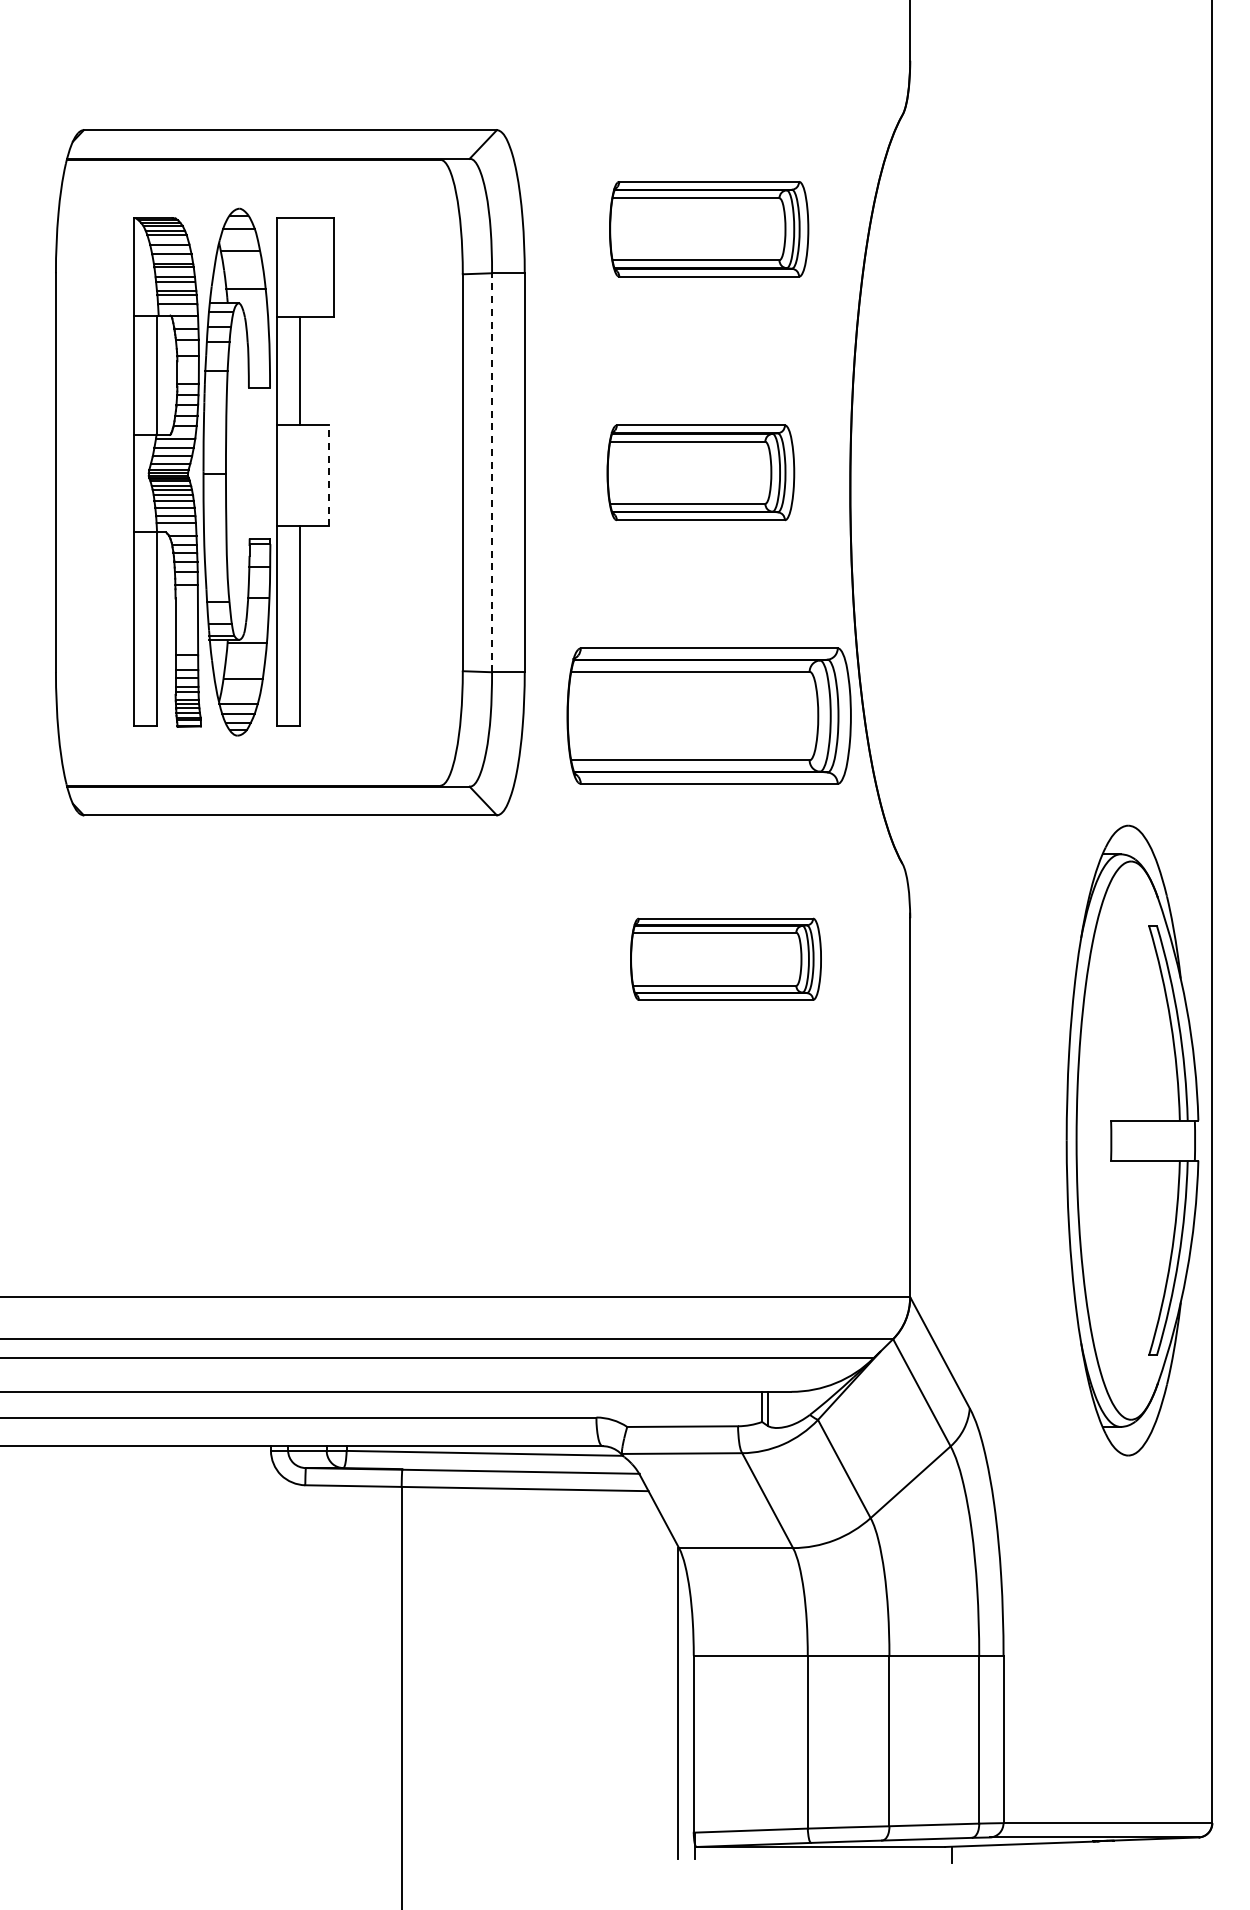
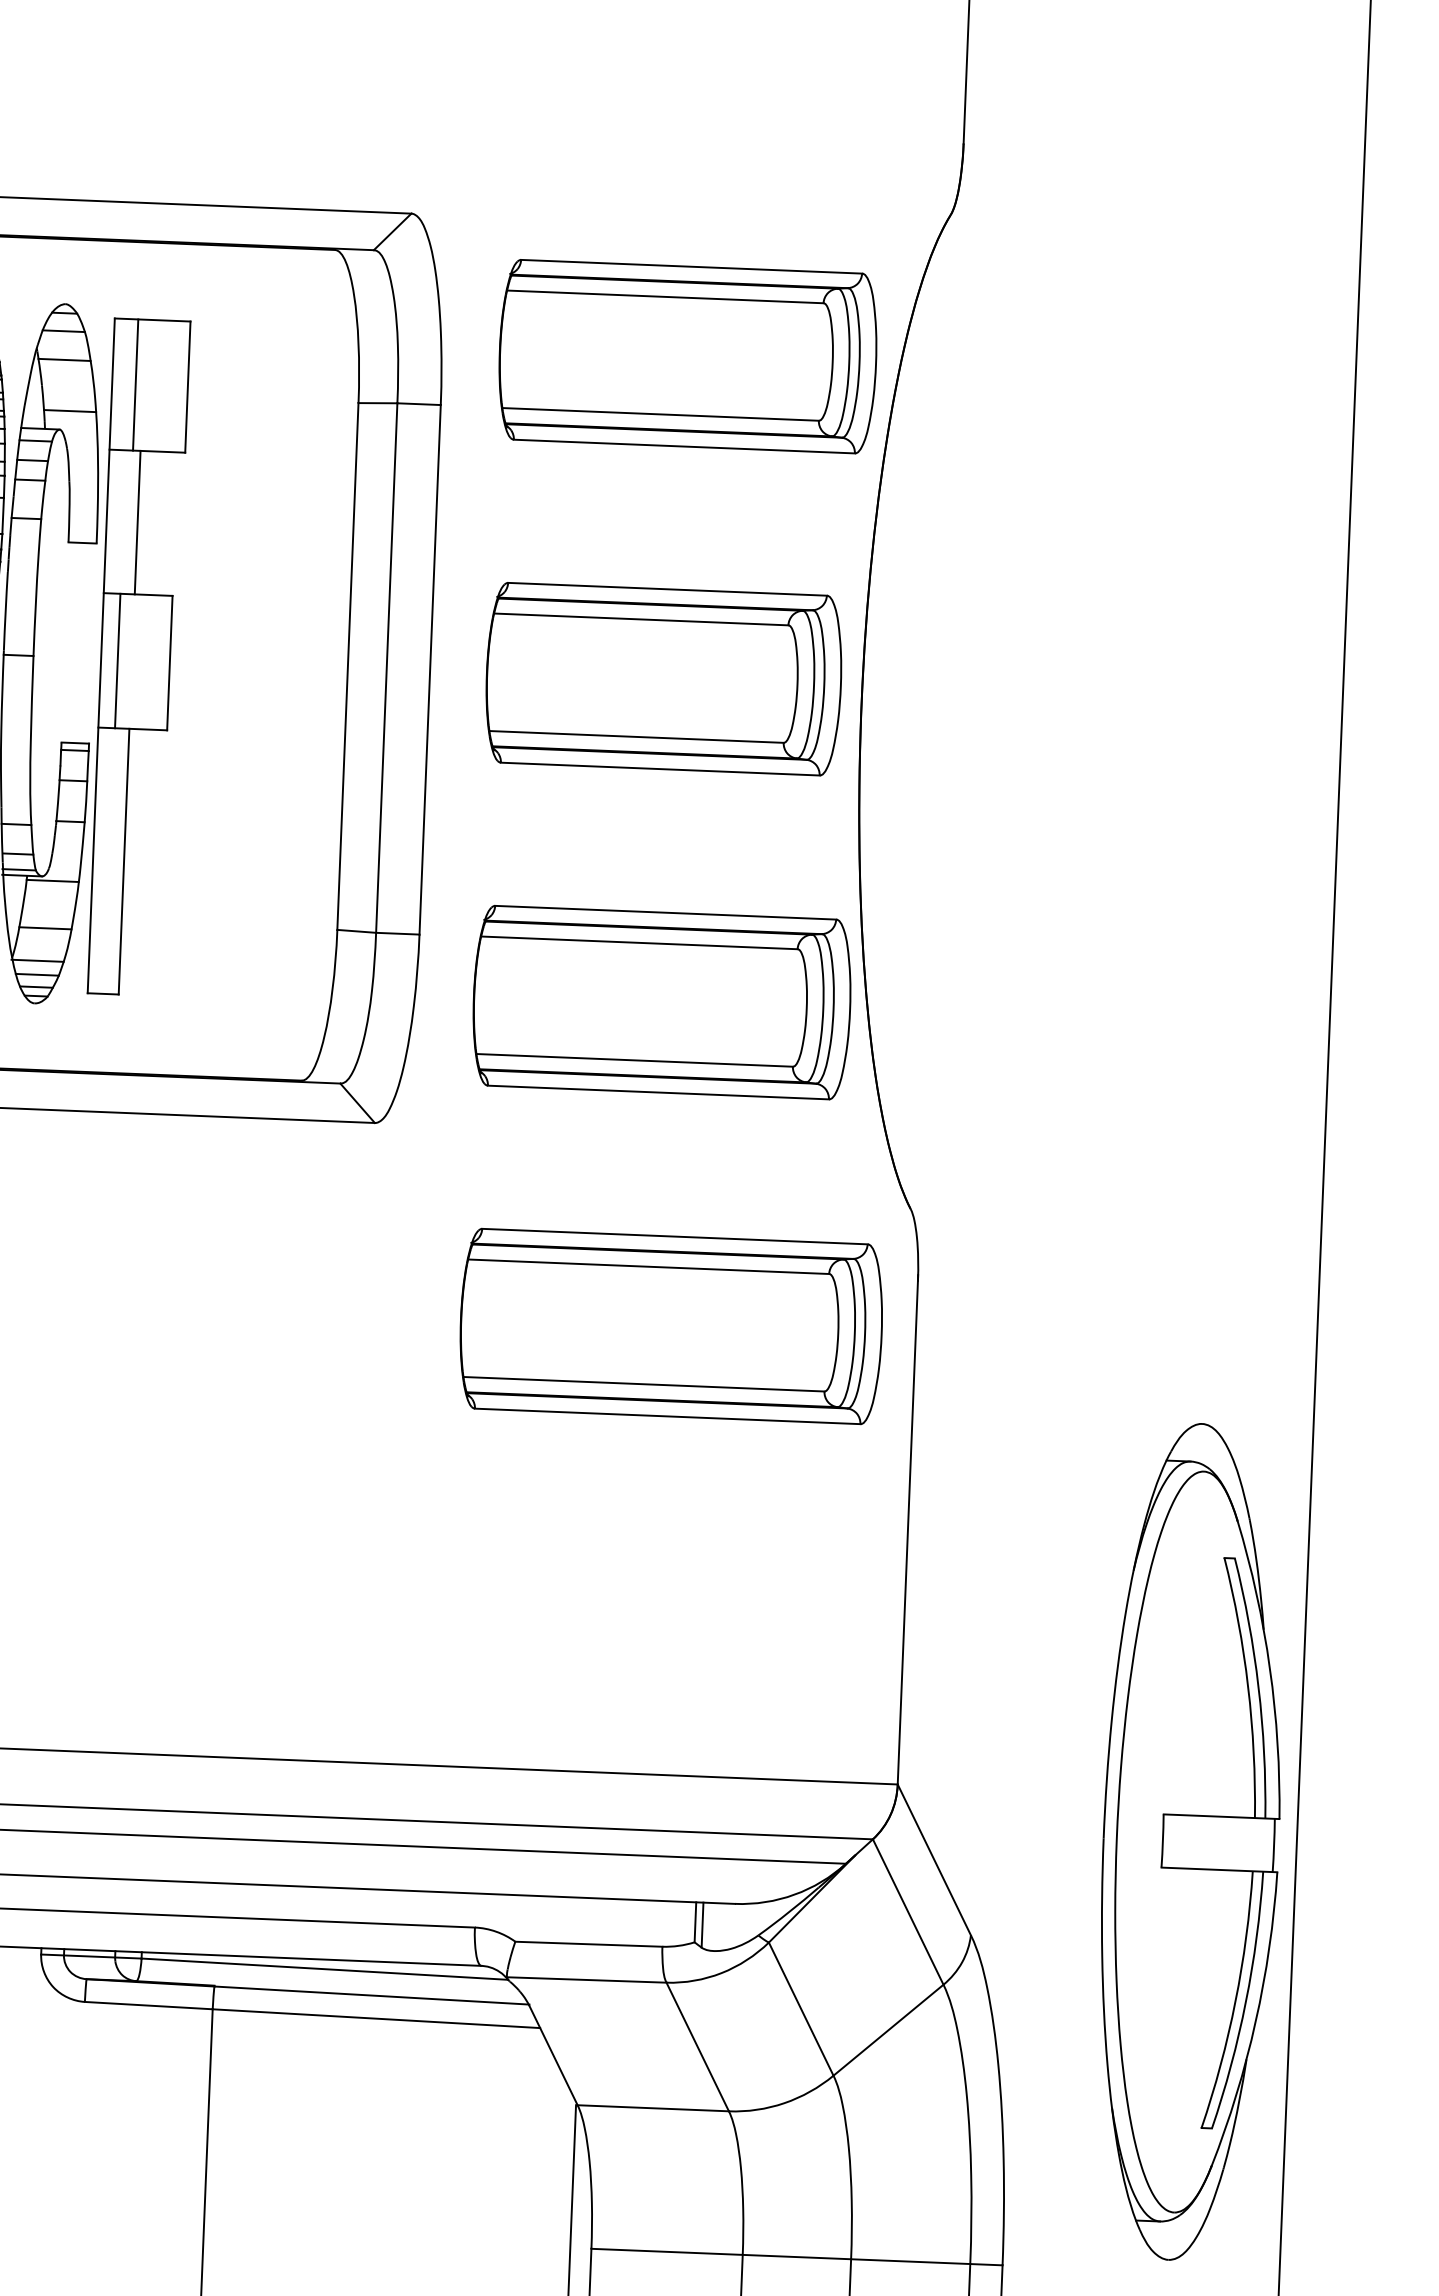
part: (708, 228) -> (687, 355), size x1.43
line: (294, 267) -> (135, 385), added
line: (492, 472) -> (387, 667), dashed -> solid
part: (700, 472) -> (663, 678), size x1.43
line: (289, 475) -> (117, 660), added
line: (328, 475) -> (169, 662), dashed -> solid
part: (725, 958) -> (670, 1325), size x1.67
part: (1132, 1140) -> (1190, 1841), moved

